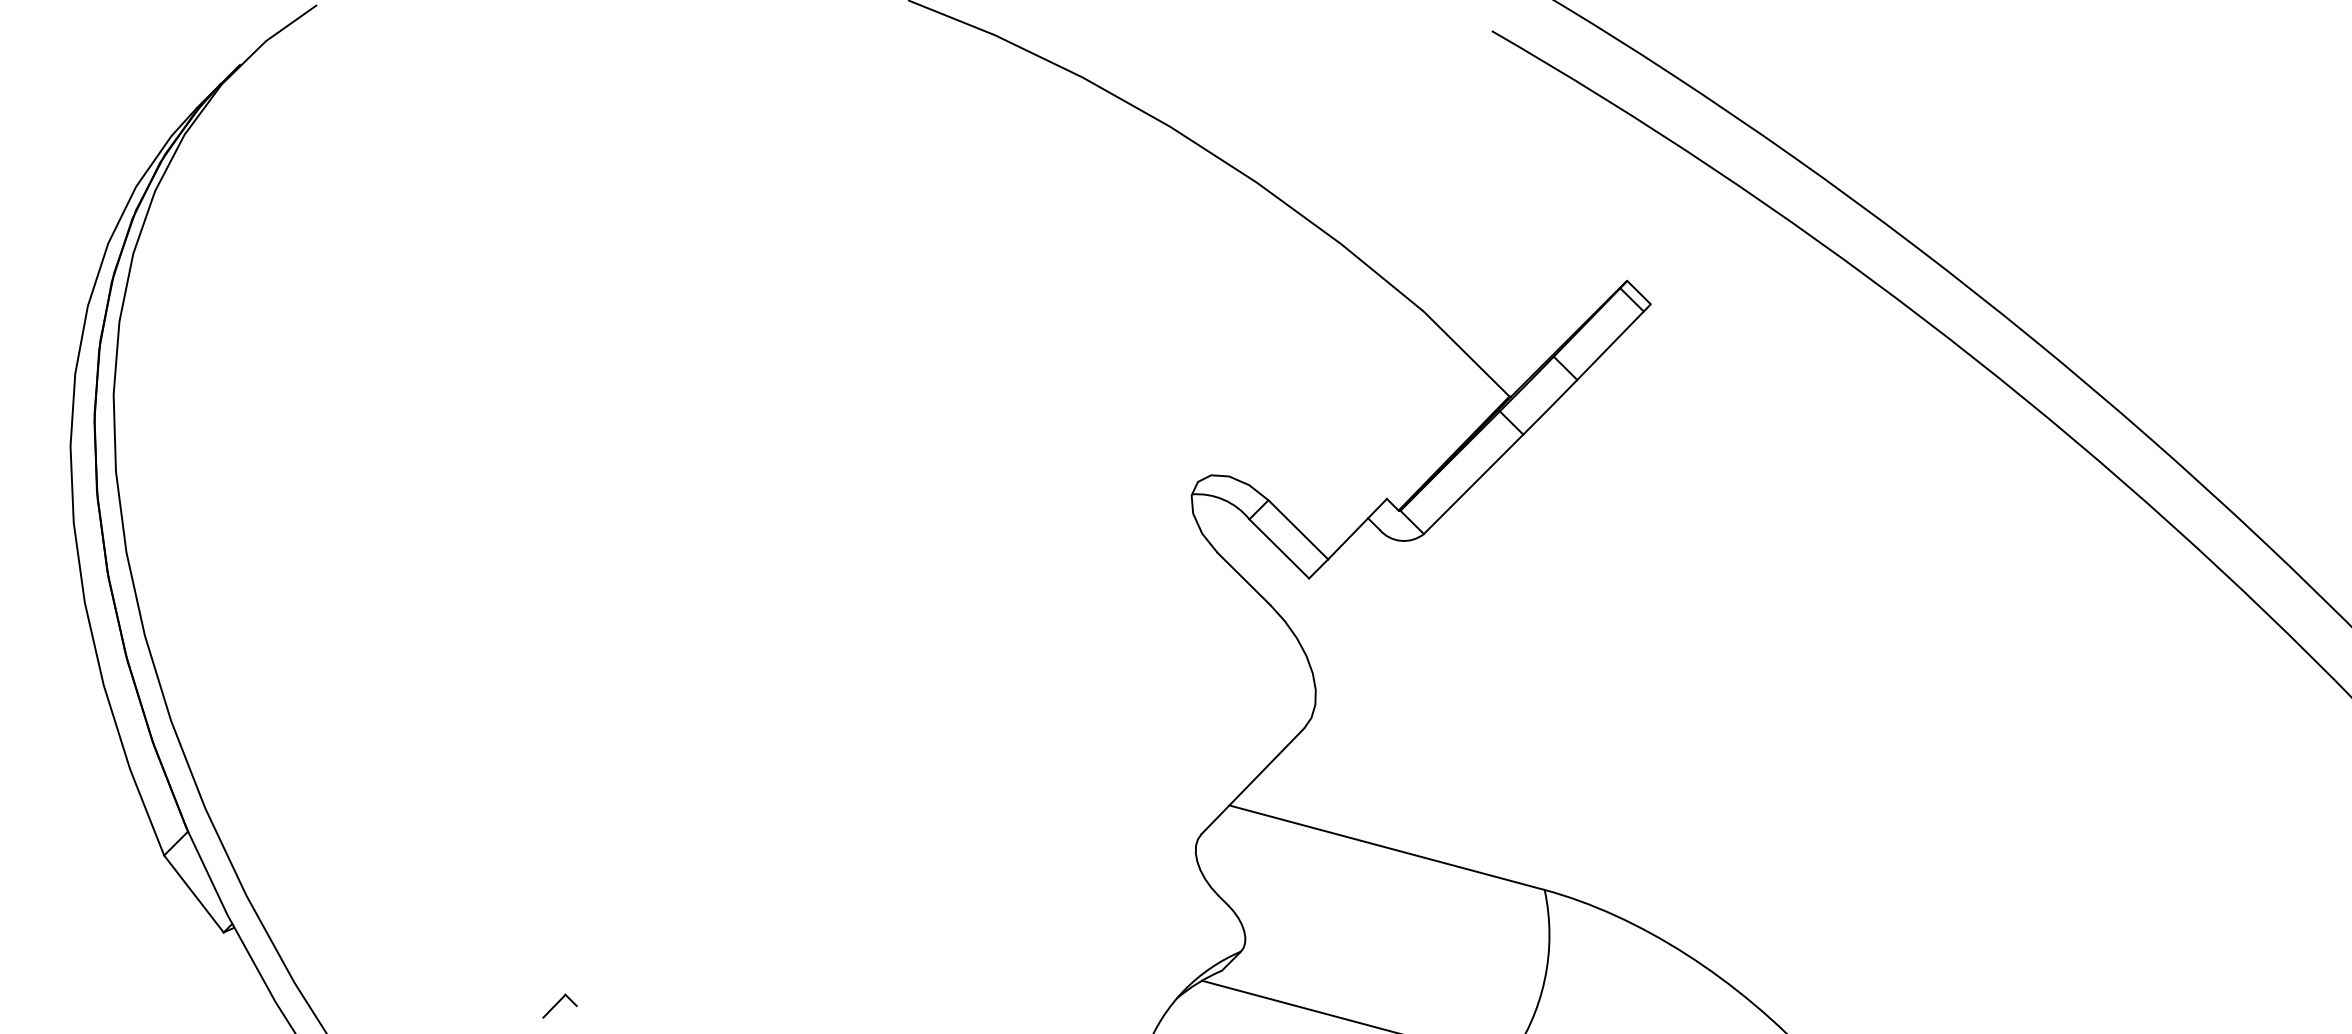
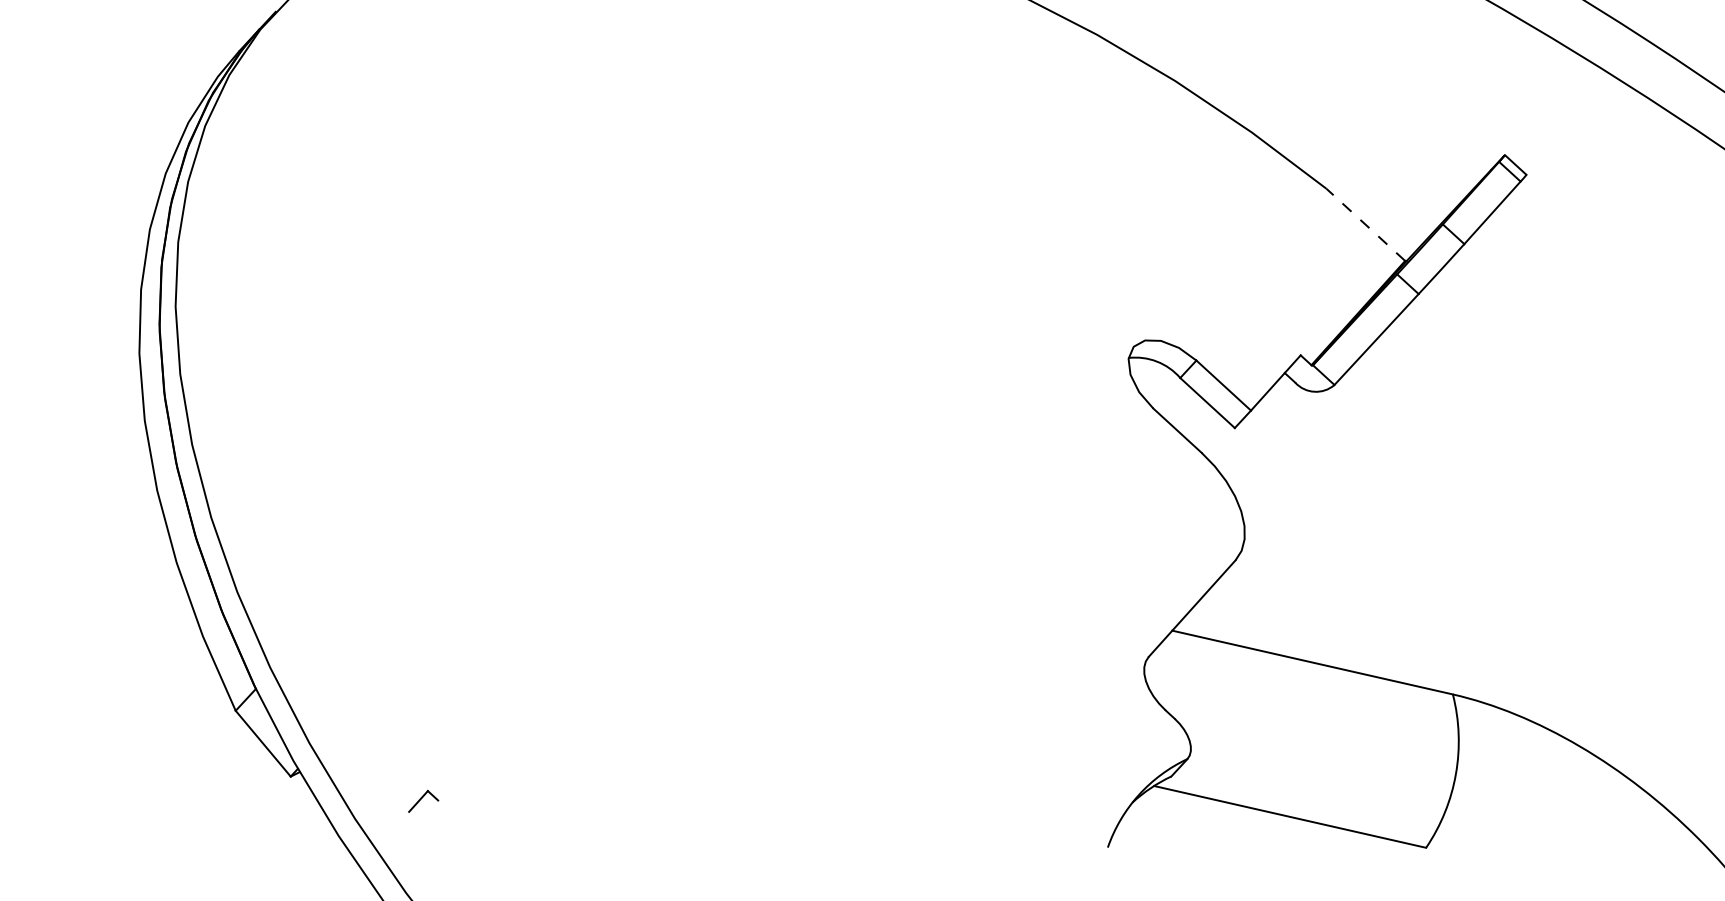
line: (1466, 353) -> (1365, 224), solid -> dashed
part: (559, 1005) -> (422, 800), moved

